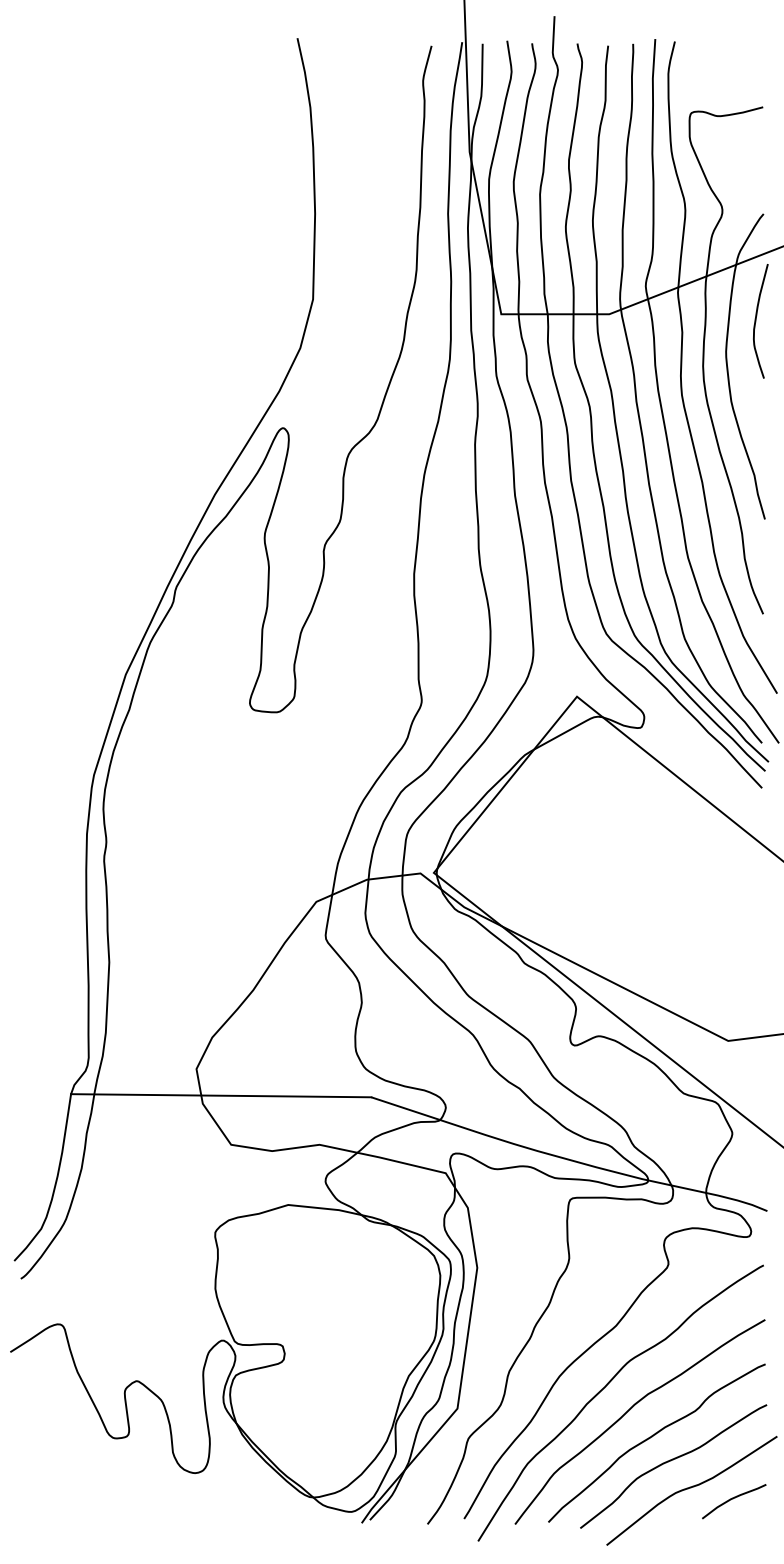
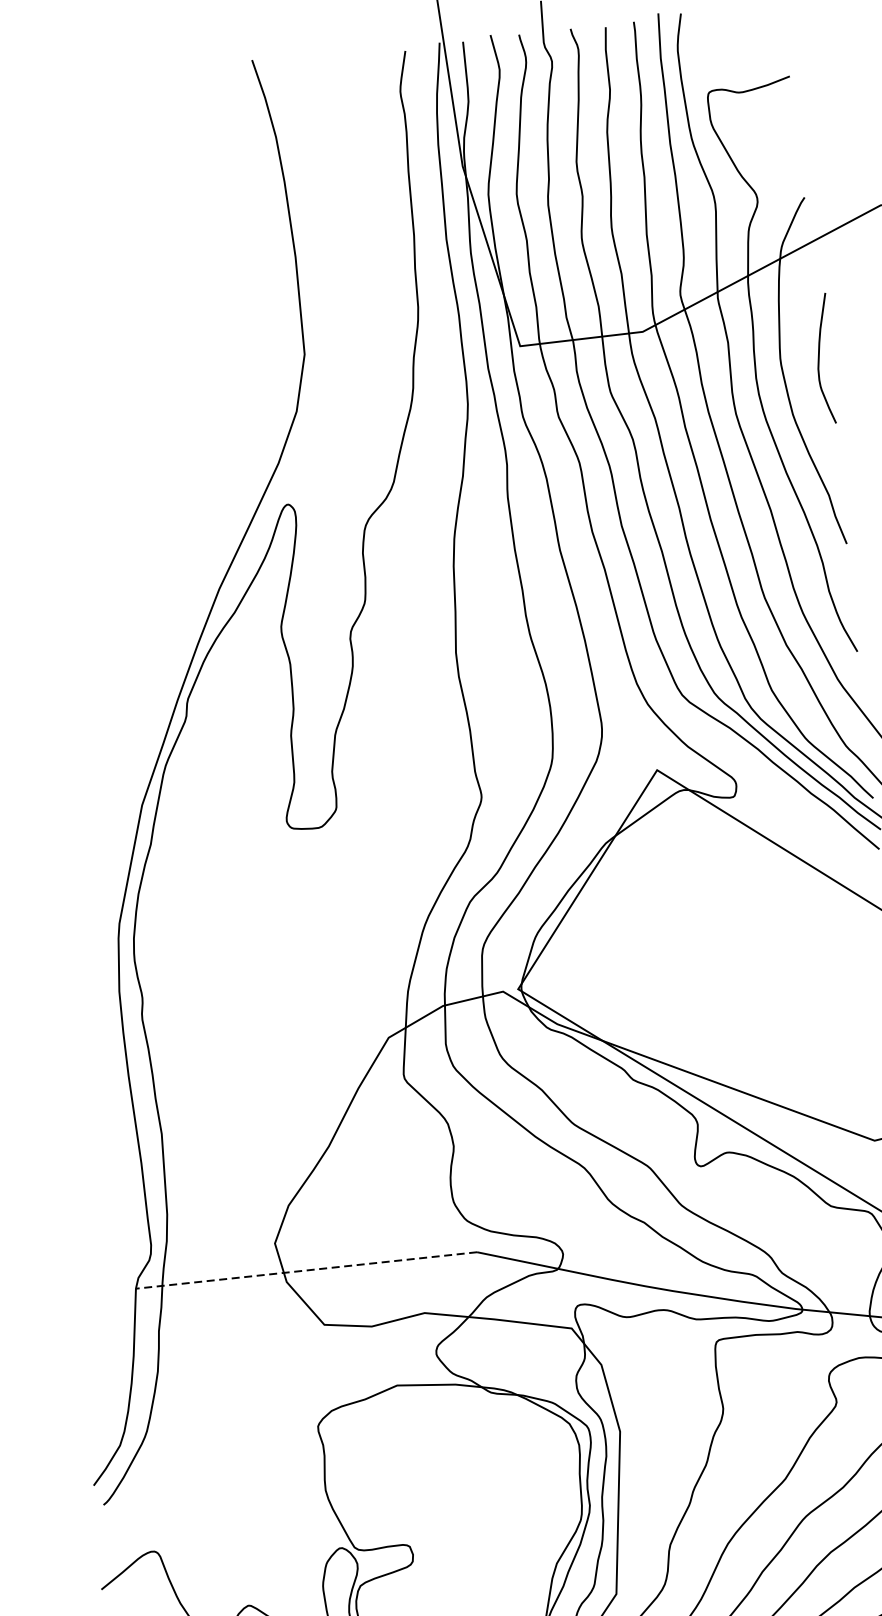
curve: (756, 321) -> (820, 359), moved
line: (220, 1095) -> (305, 1270), solid -> dashed

